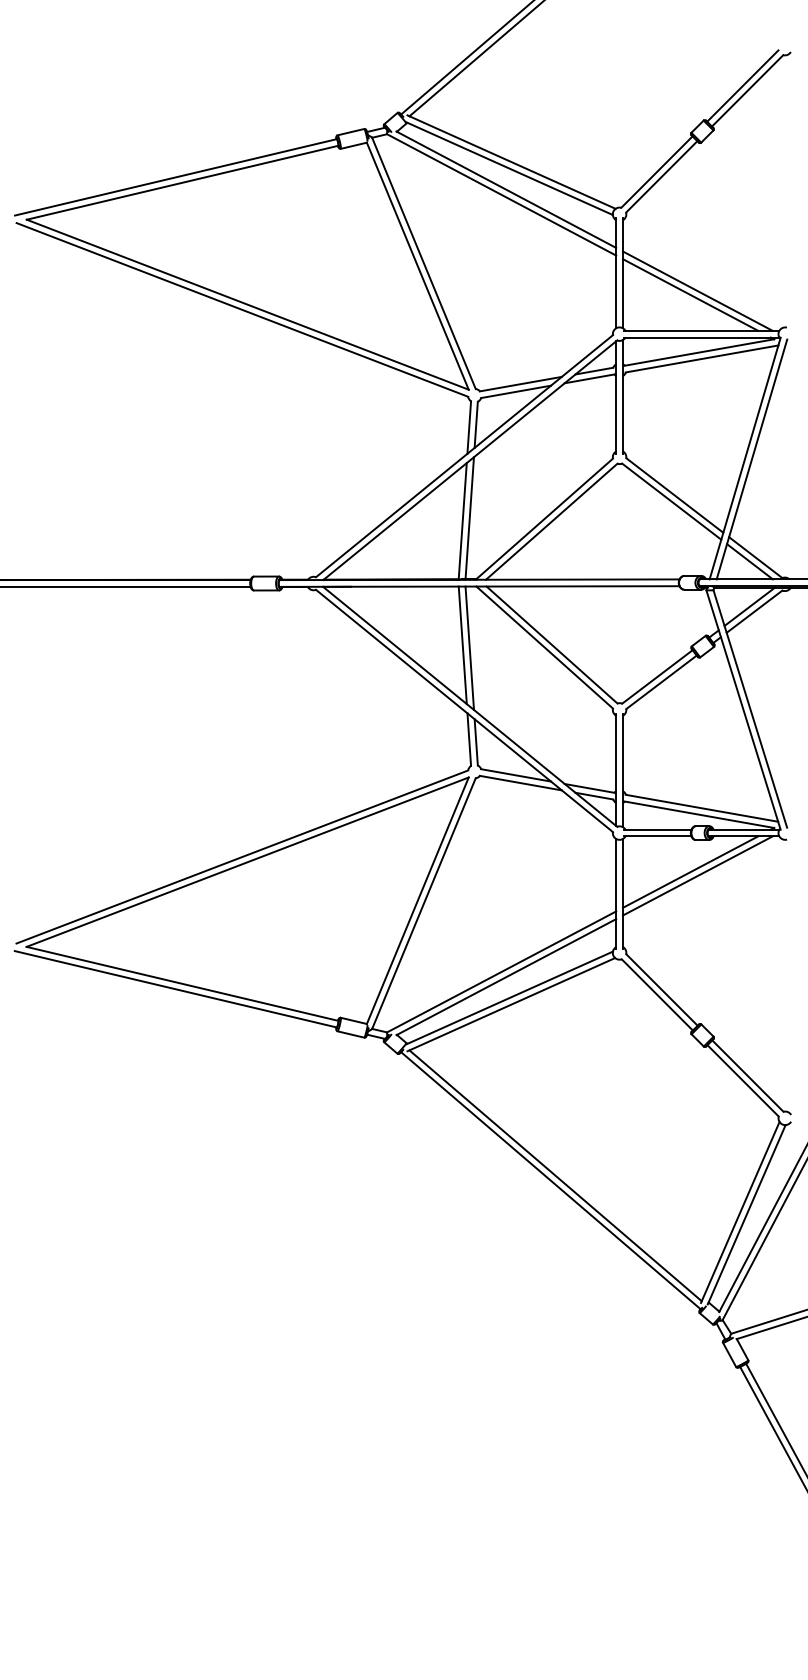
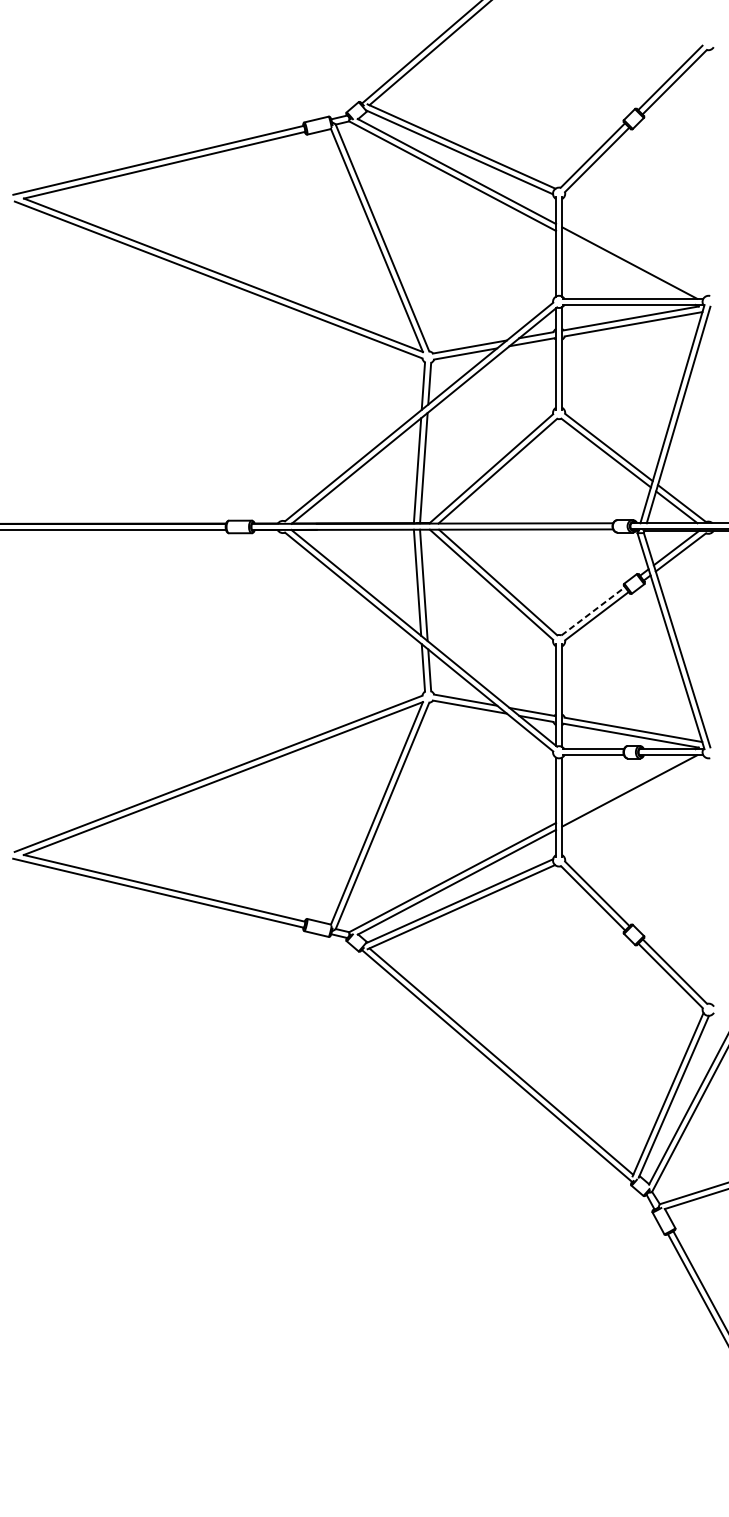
line: (690, 294) -> (623, 266), removed
line: (657, 676) -> (593, 610), solid -> dashed
line: (690, 871) -> (623, 786), removed

